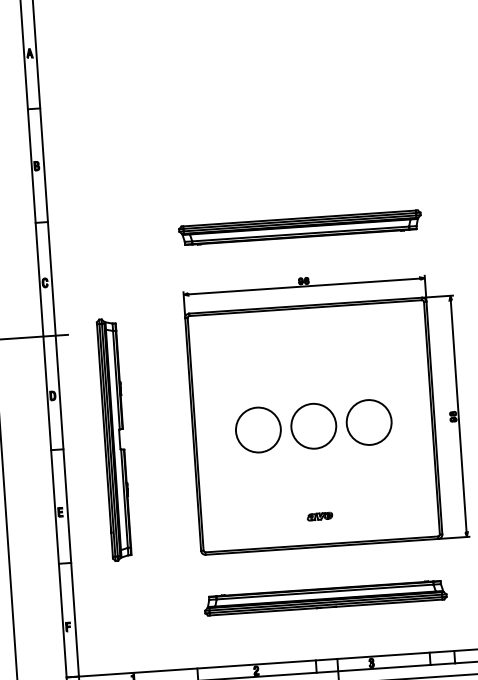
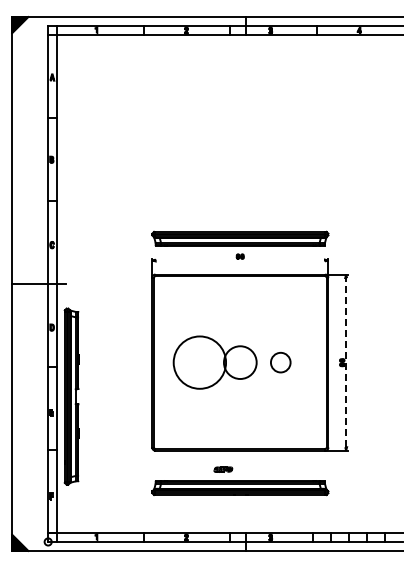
part: (300, 227) -> (240, 238), moved
line: (303, 286) -> (239, 260), removed
line: (459, 416) -> (346, 362), solid -> dashed
circle: (368, 422) -> (280, 362), size x0.6
circle: (257, 429) -> (199, 362), size x1.6
part: (114, 439) -> (71, 396), moved
part: (320, 516) -> (223, 469), moved

